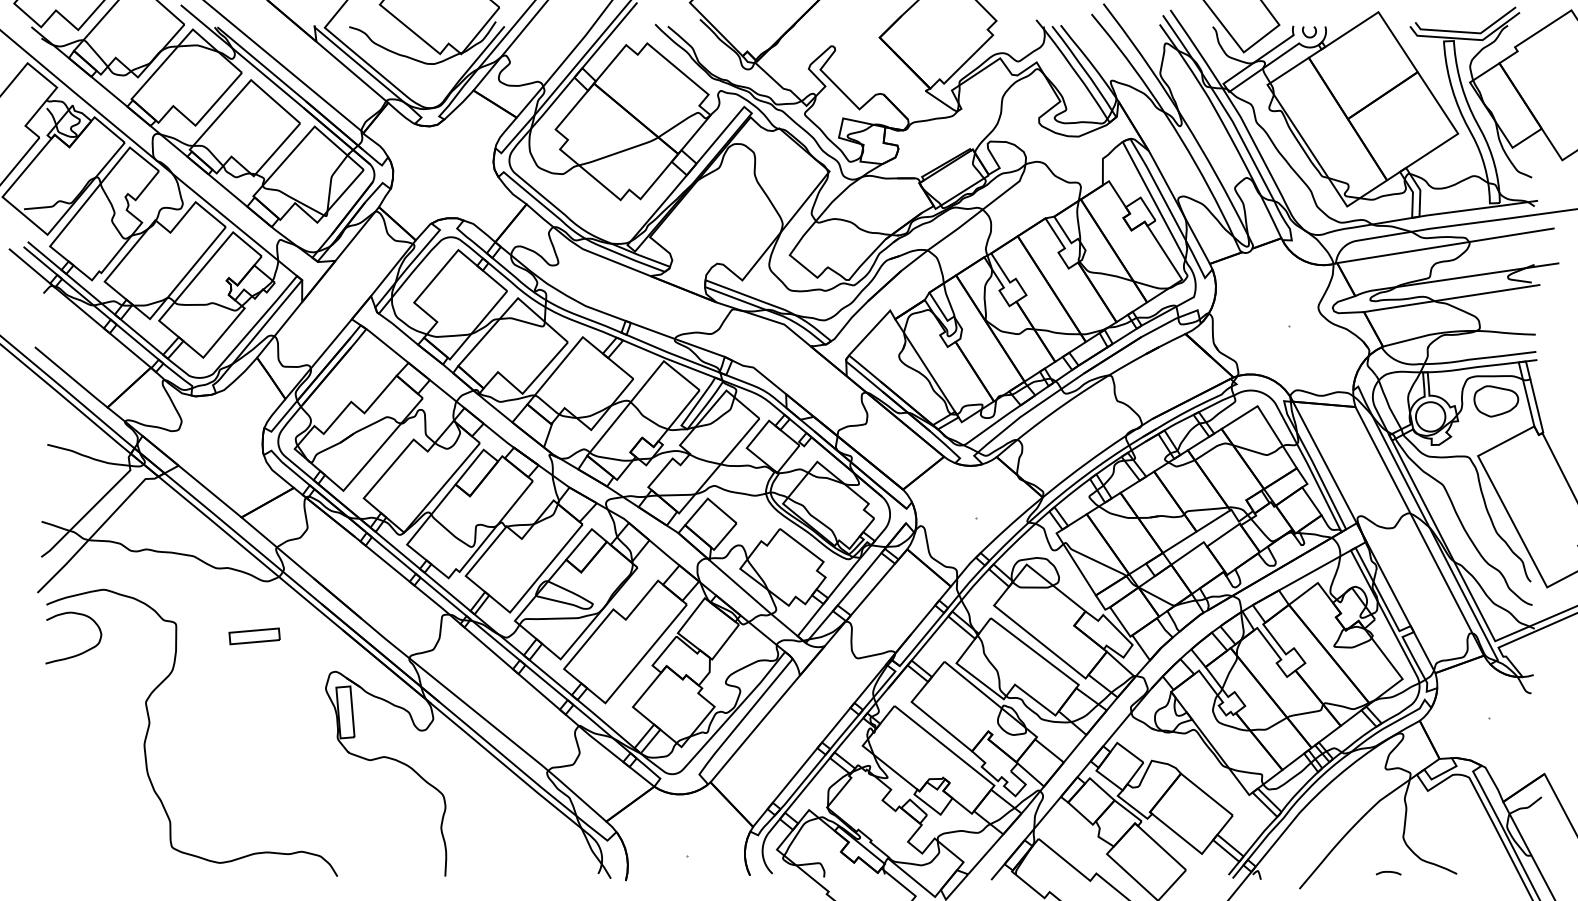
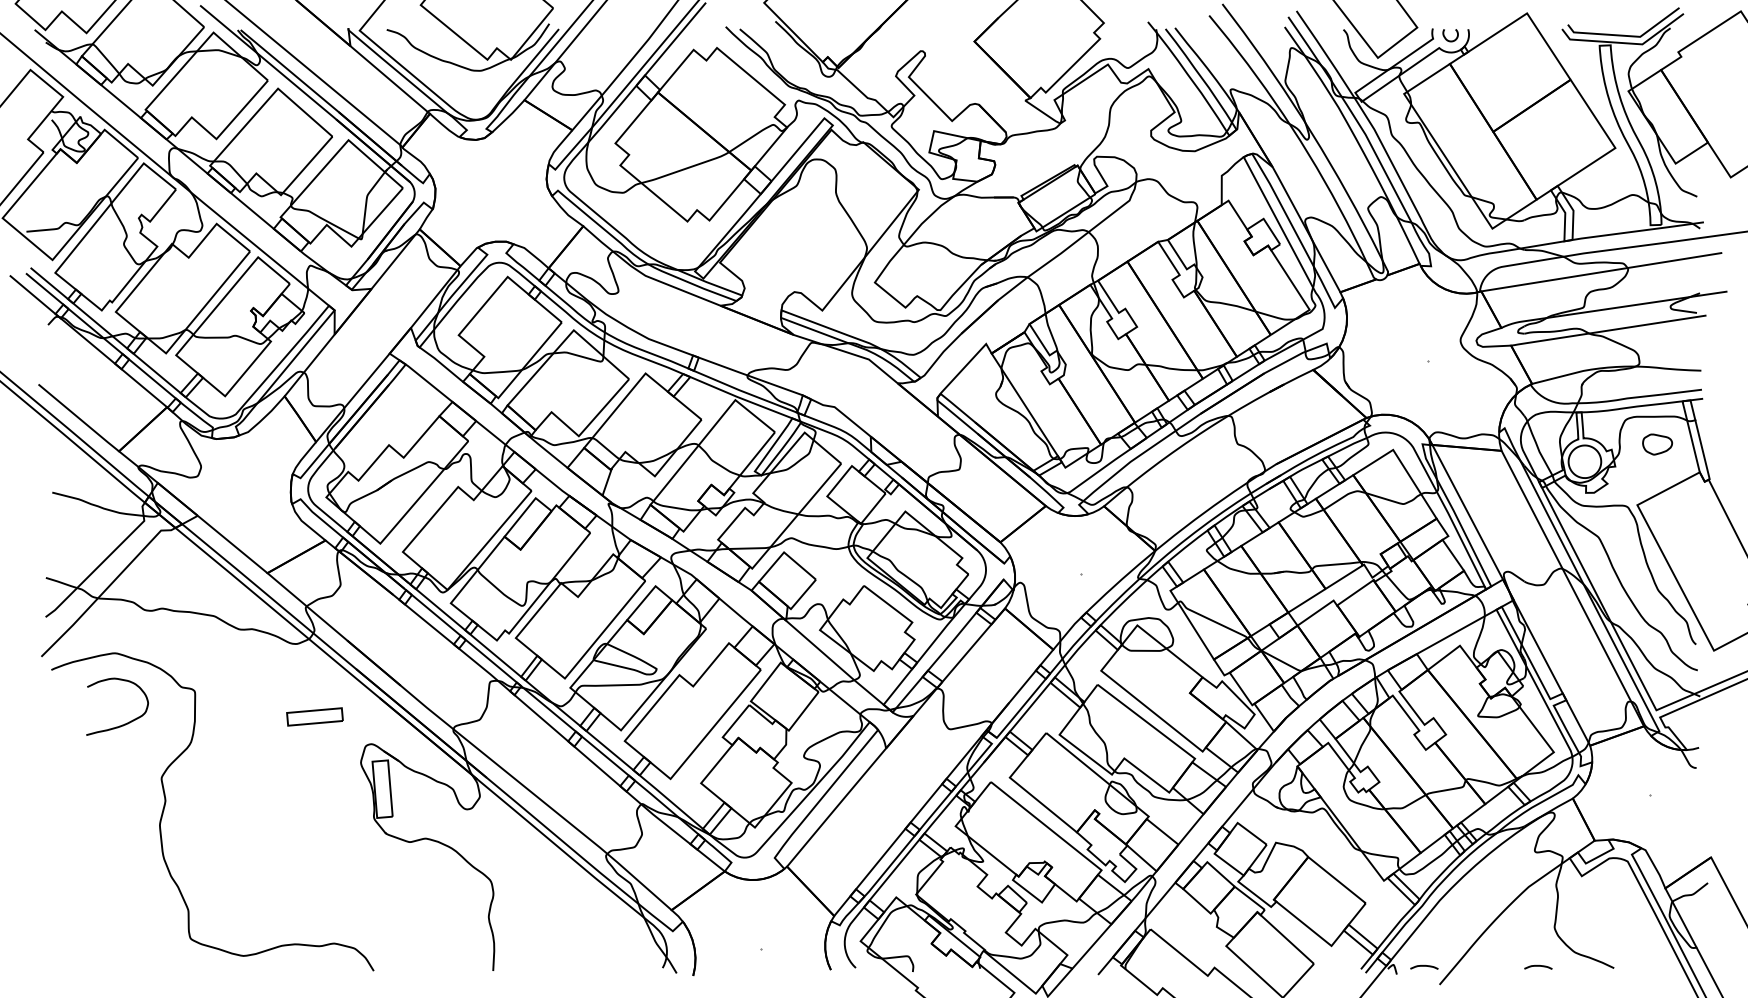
part: (1496, 401) -> (1657, 444), size x0.6
part: (254, 635) -> (314, 716), moved
curve: (80, 653) -> (124, 723), moved
curve: (1285, 872) -> (1424, 966), added

